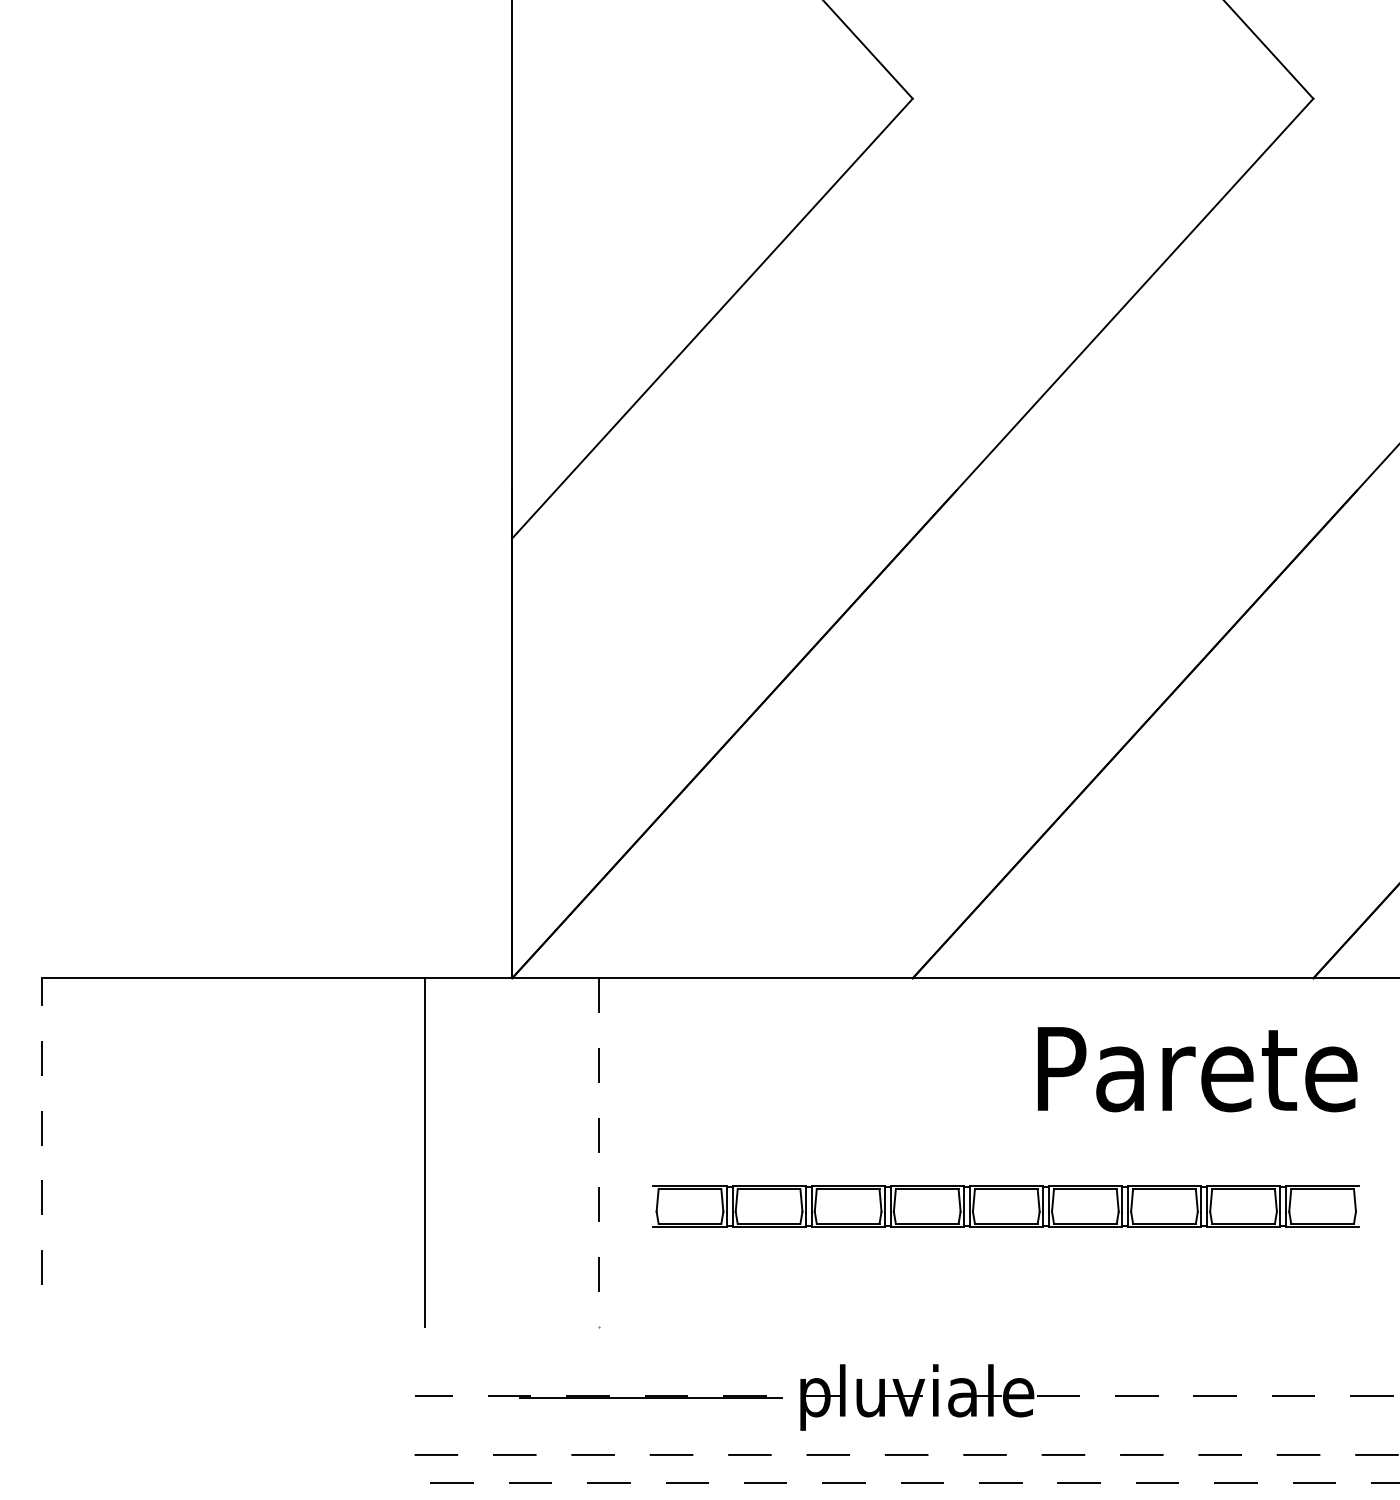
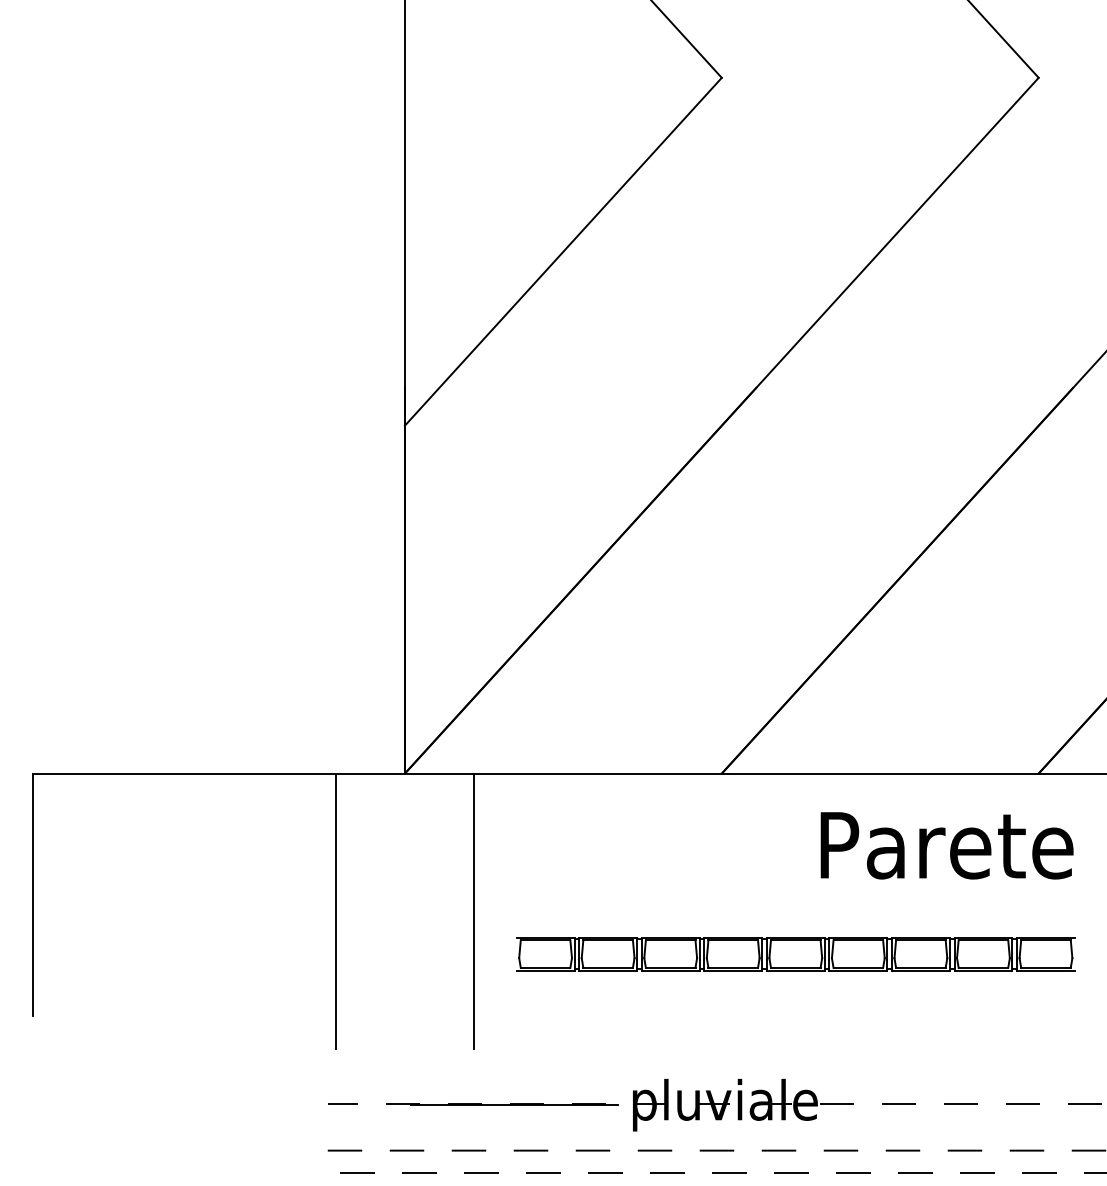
line: (41, 1131) -> (32, 894), dashed -> solid
line: (599, 1153) -> (474, 912), dashed -> solid

